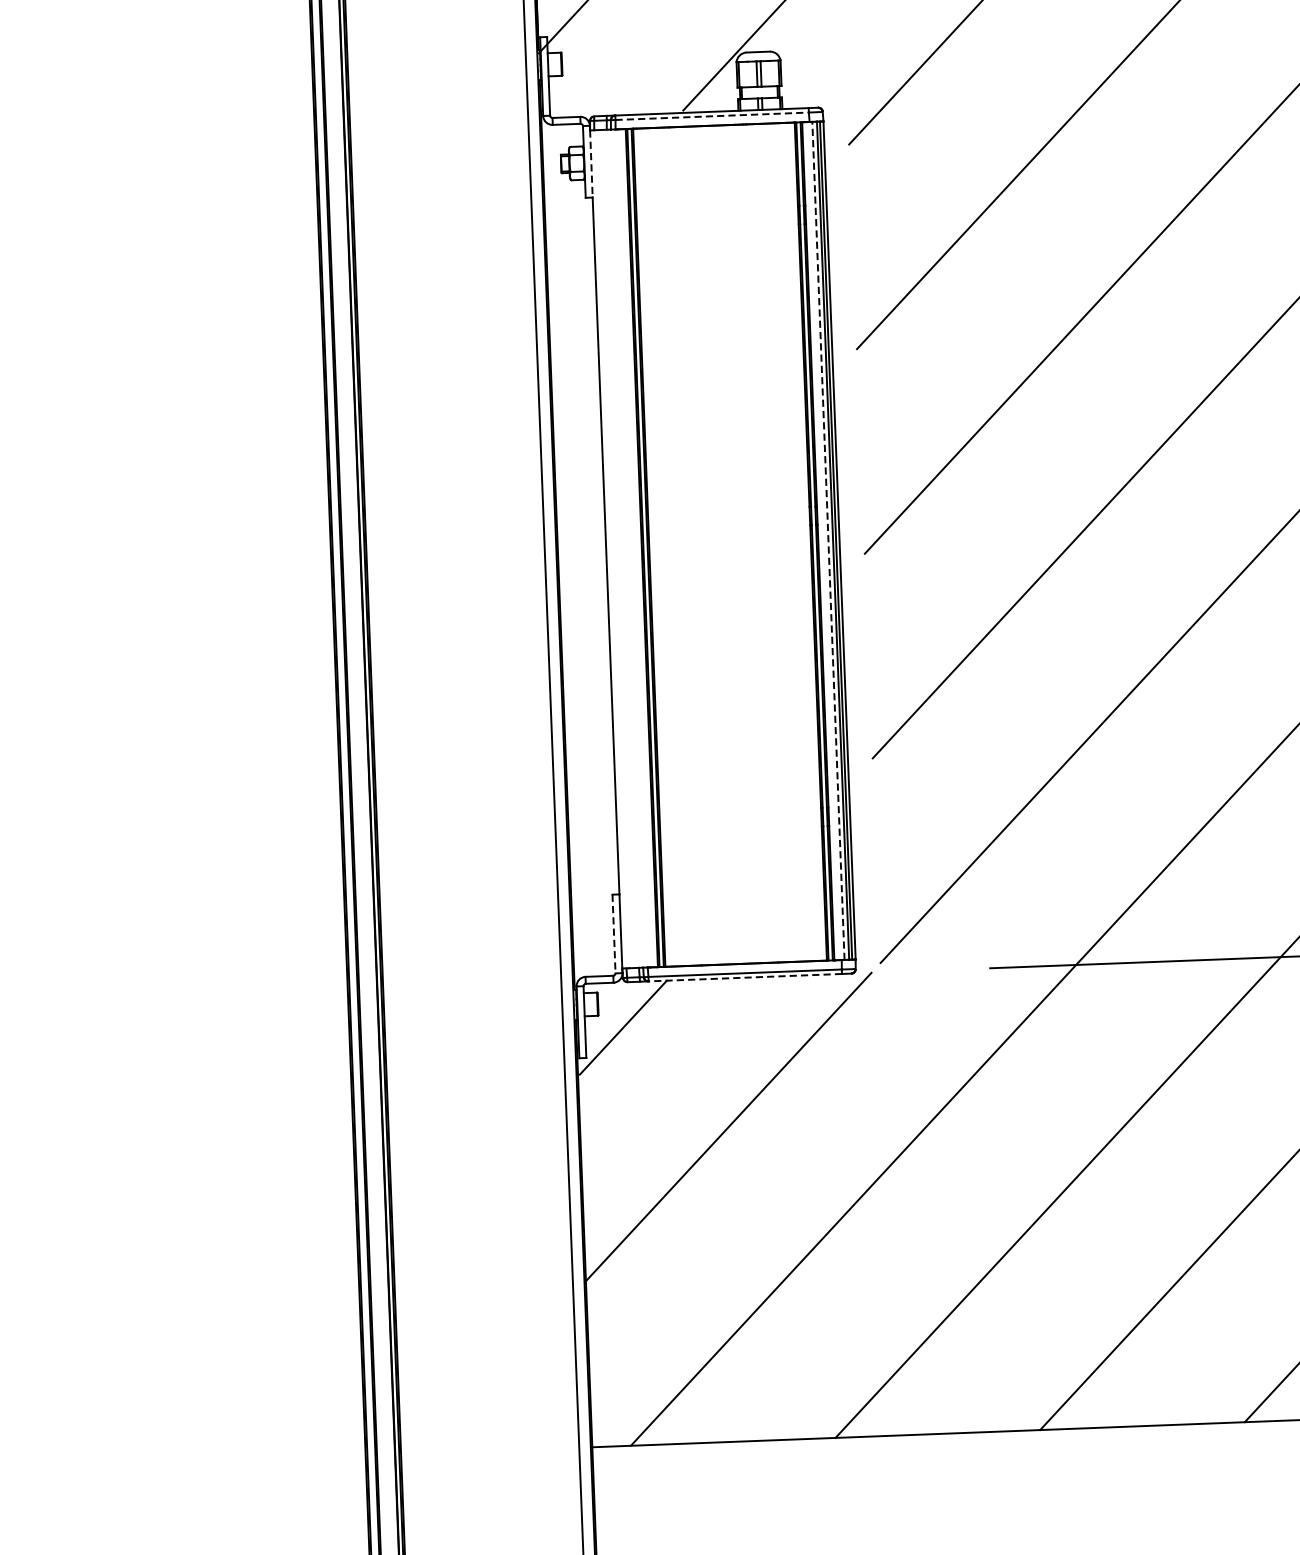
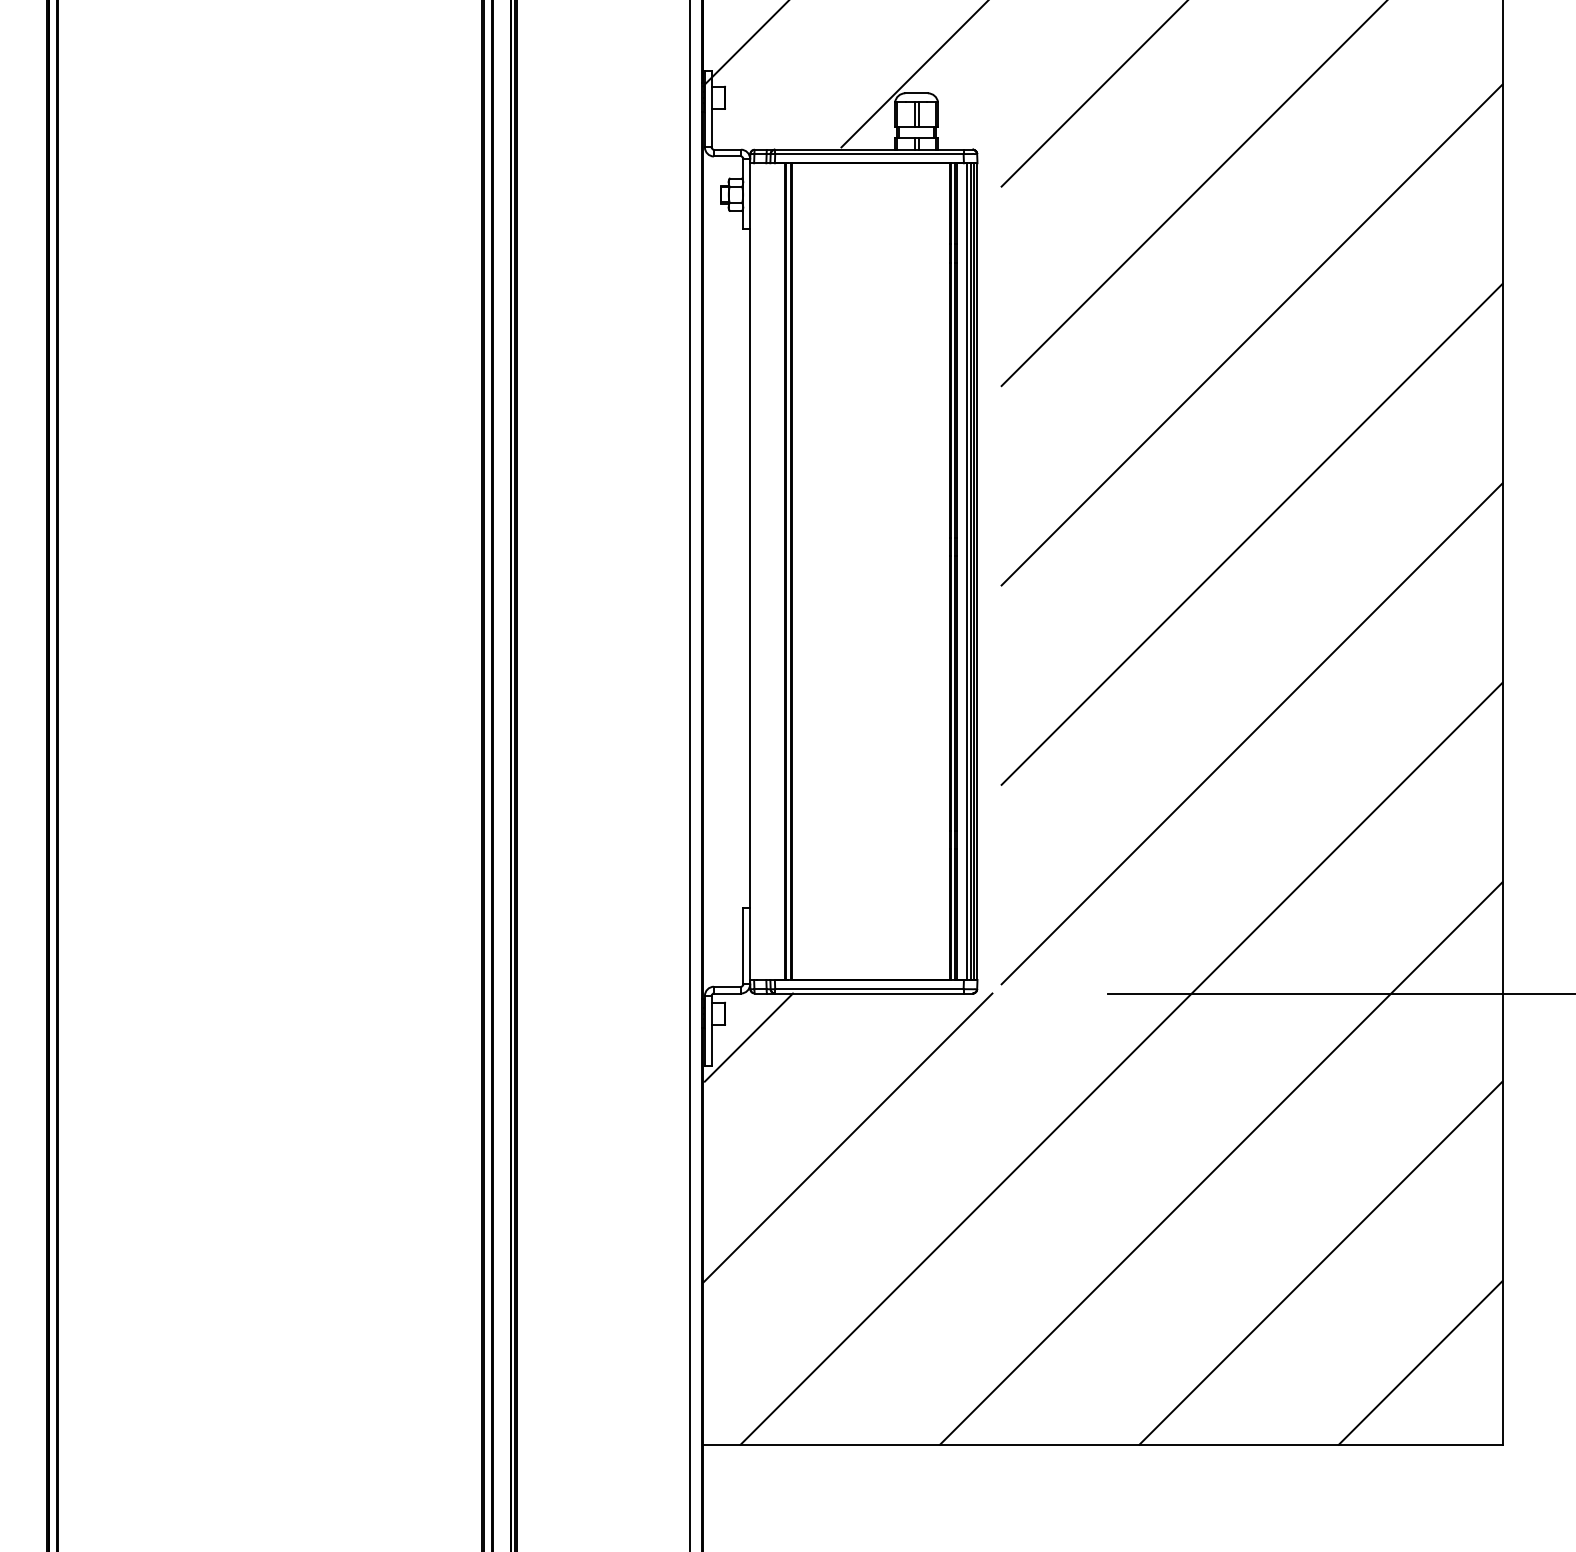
line: (712, 116) -> (869, 154), dashed -> solid
line: (591, 163) -> (750, 195), dashed -> solid
line: (828, 540) -> (966, 571), dashed -> solid
line: (614, 934) -> (743, 946), dashed -> solid
line: (744, 977) -> (868, 993), dashed -> solid

